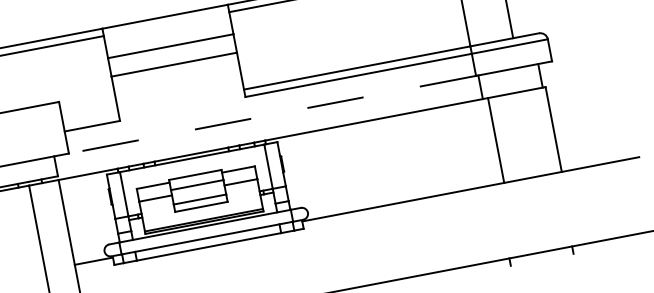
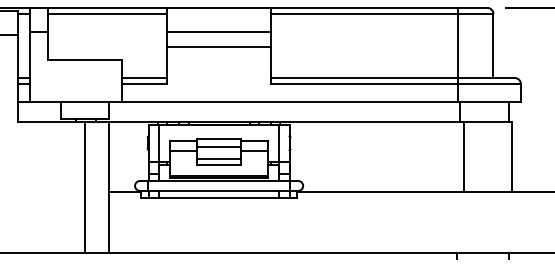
line: (272, 114) -> (289, 102), dashed -> solid
line: (90, 118) -> (144, 77), added

